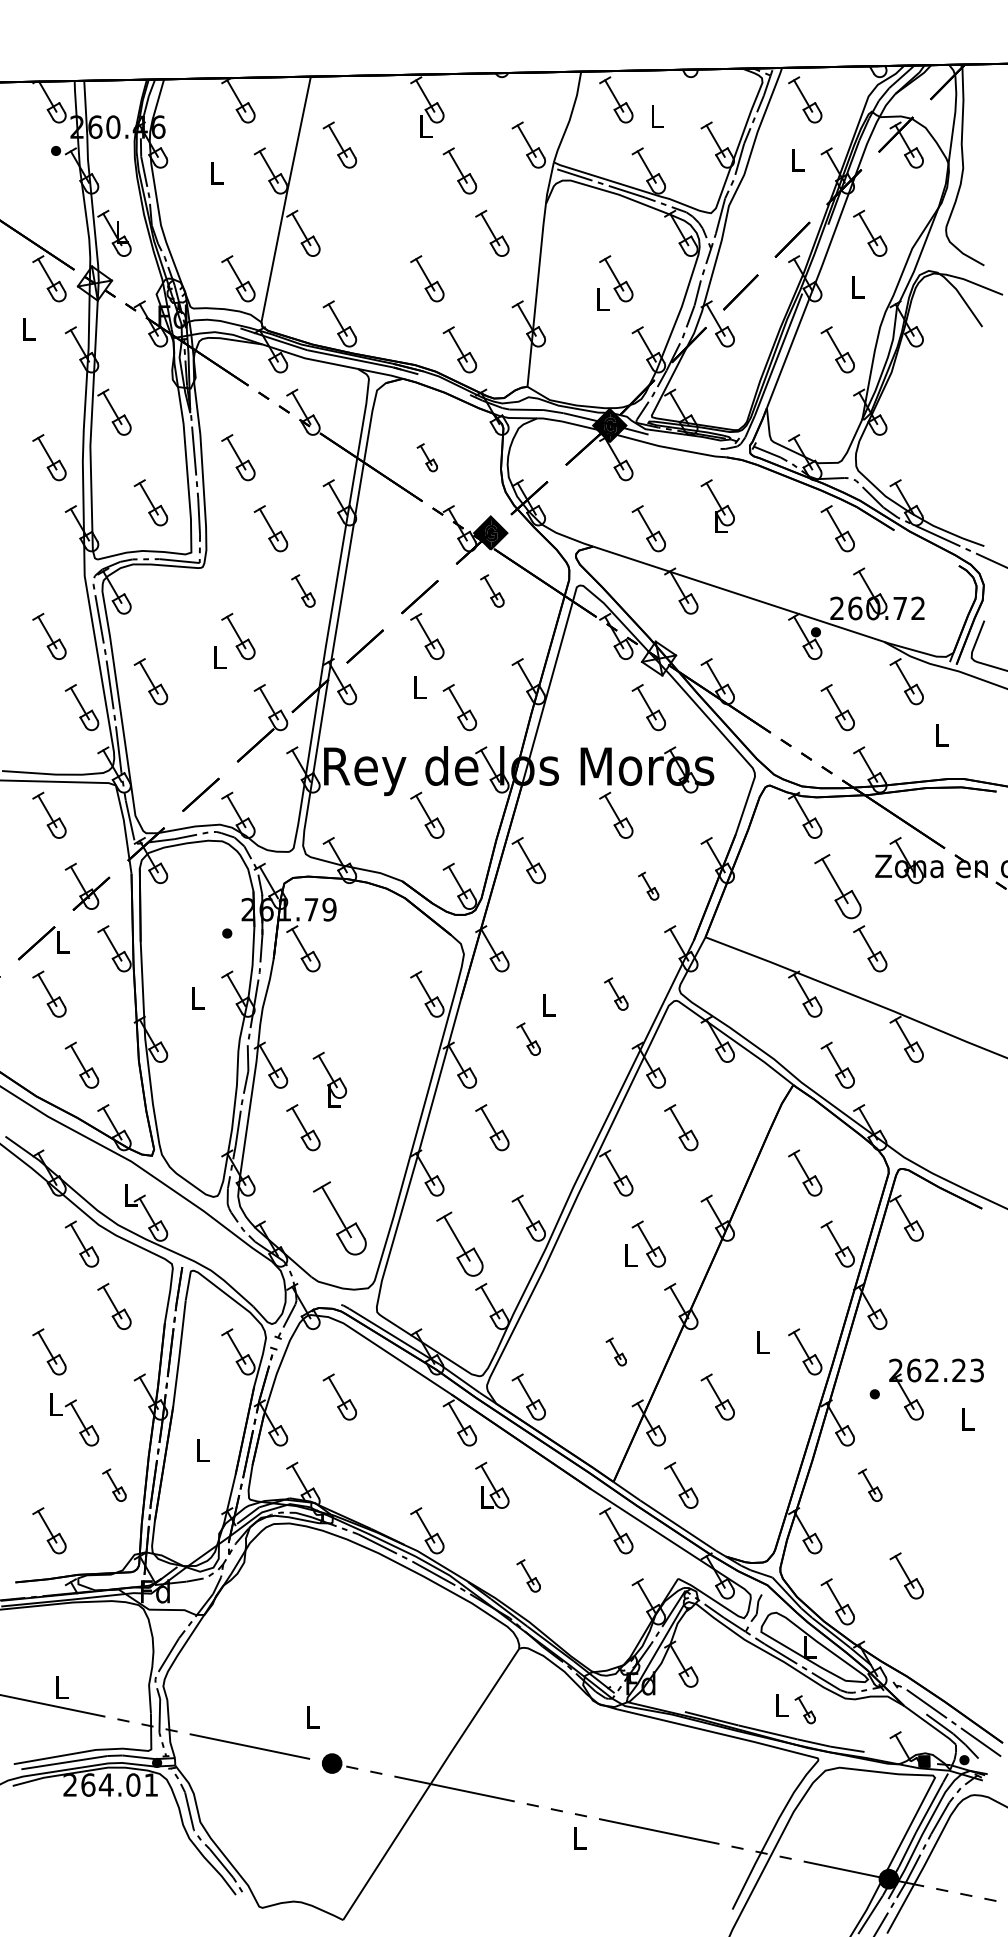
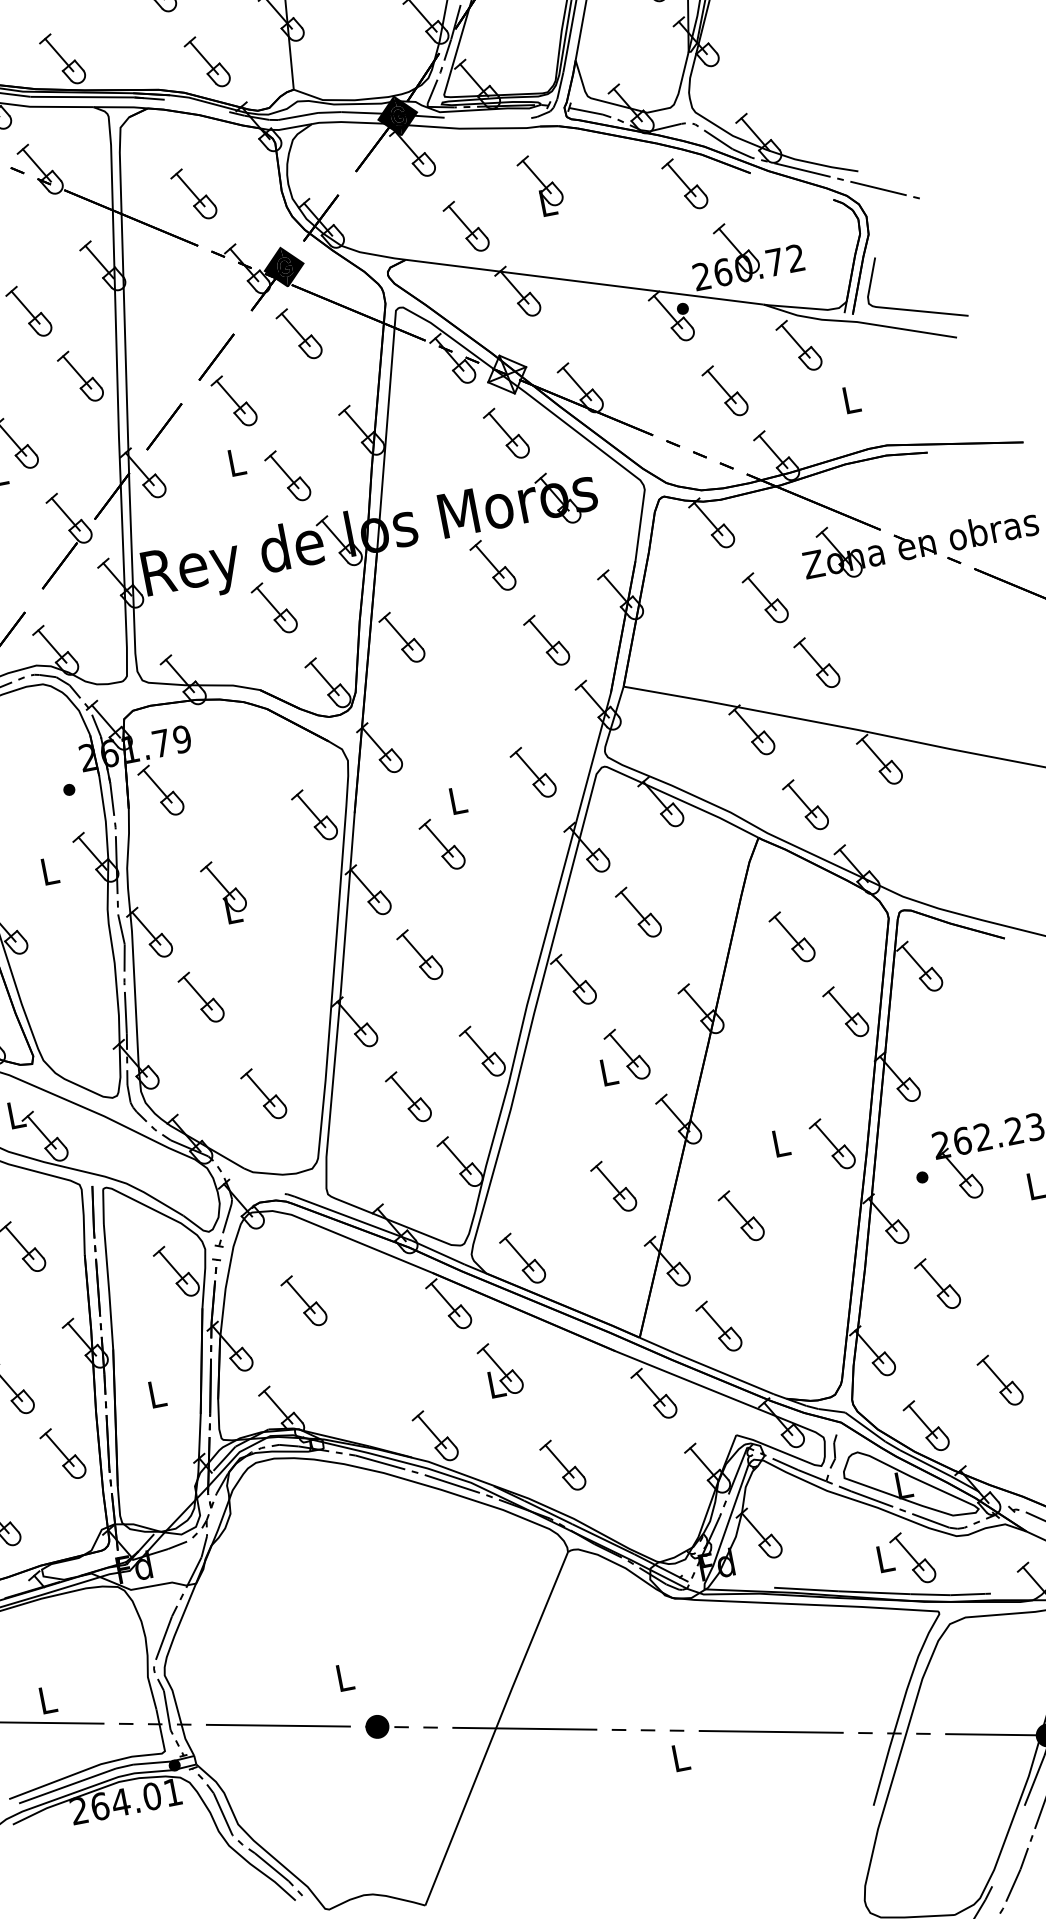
part: (427, 457) -> (193, 193), size x1.67
part: (303, 590) -> (80, 375), size x1.43
part: (492, 590) -> (299, 333), size x1.43
part: (648, 885) -> (546, 639), size x1.67
part: (837, 885) -> (764, 597), size x0.71
part: (616, 993) -> (533, 771), size x1.43
part: (528, 1038) -> (441, 843), size x1.43
part: (329, 1079) -> (223, 891), moved
part: (339, 1217) -> (263, 1093), size x0.62
part: (459, 1243) -> (407, 1096), size x0.71
part: (616, 1351) -> (613, 1186), size x1.67
part: (114, 1484) -> (62, 1452), size x1.43
part: (870, 1484) -> (937, 1282), size x1.43
part: (528, 1575) -> (562, 1465), size x1.43
part: (805, 1709) -> (913, 1557), size x1.67

